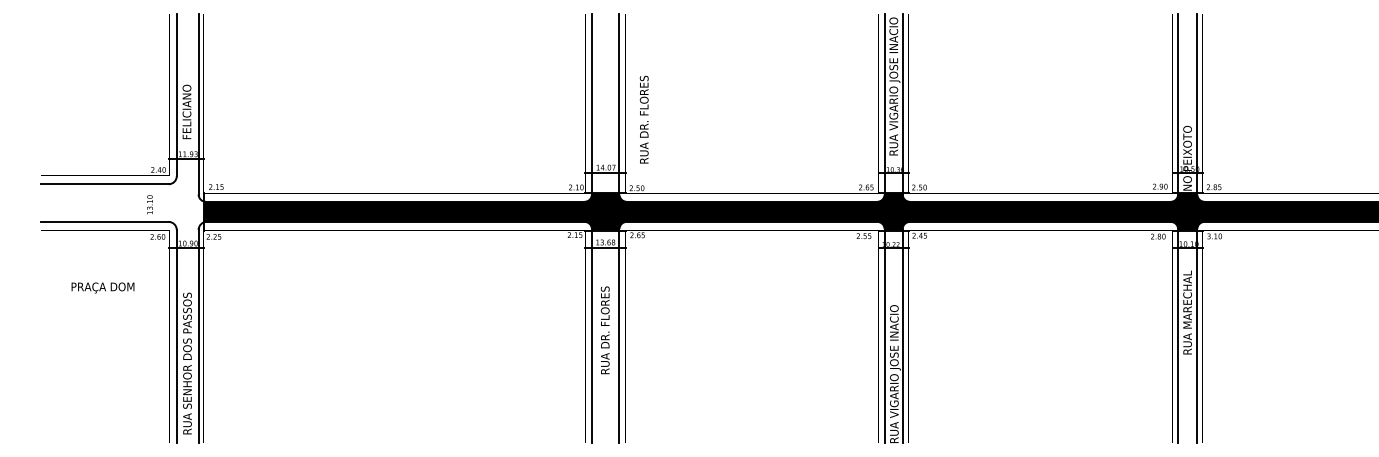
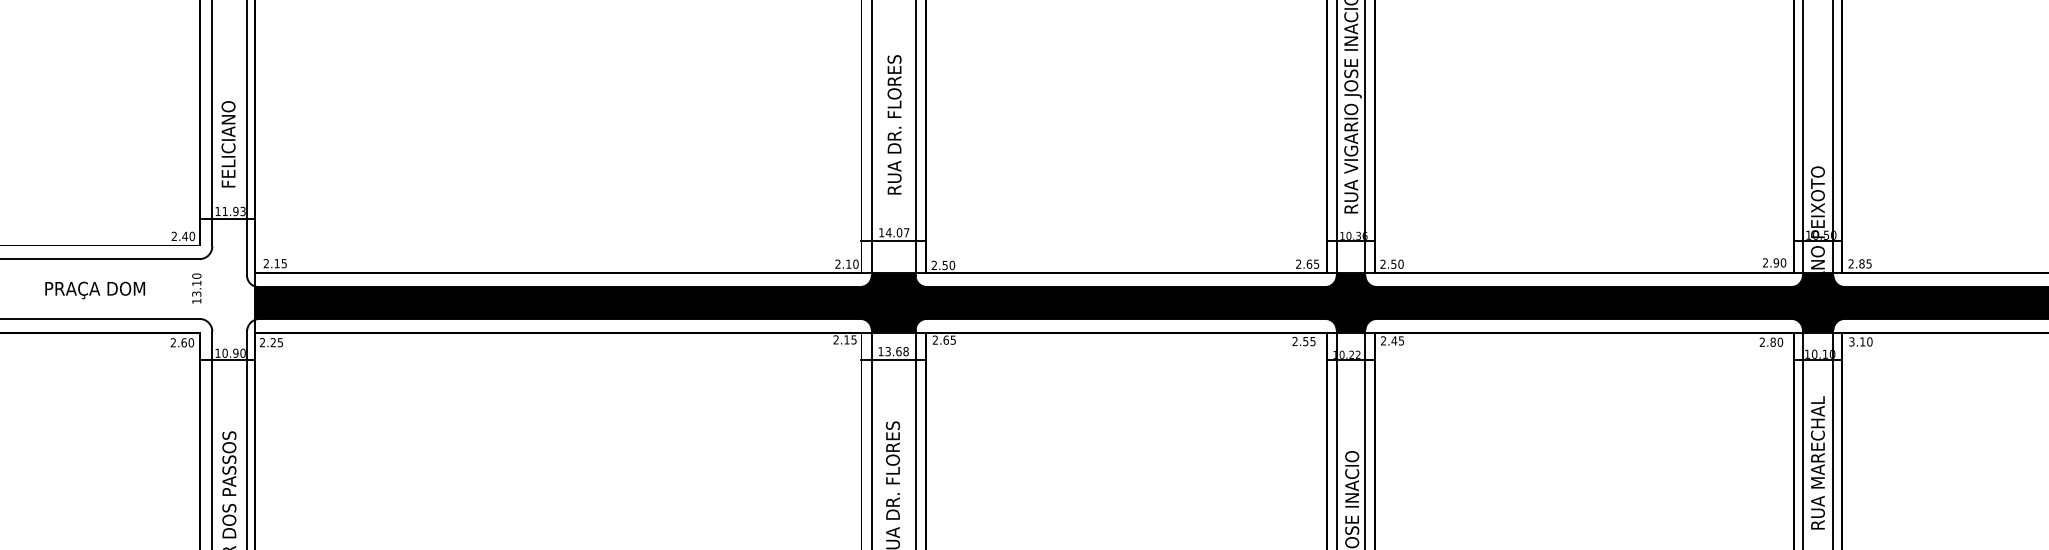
text: (643, 119) -> (893, 124), moved
text: (149, 204) -> (196, 288), moved
text: (102, 287) -> (94, 289), moved

